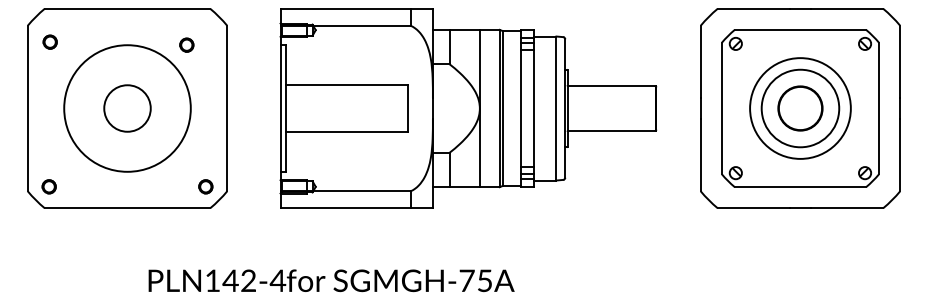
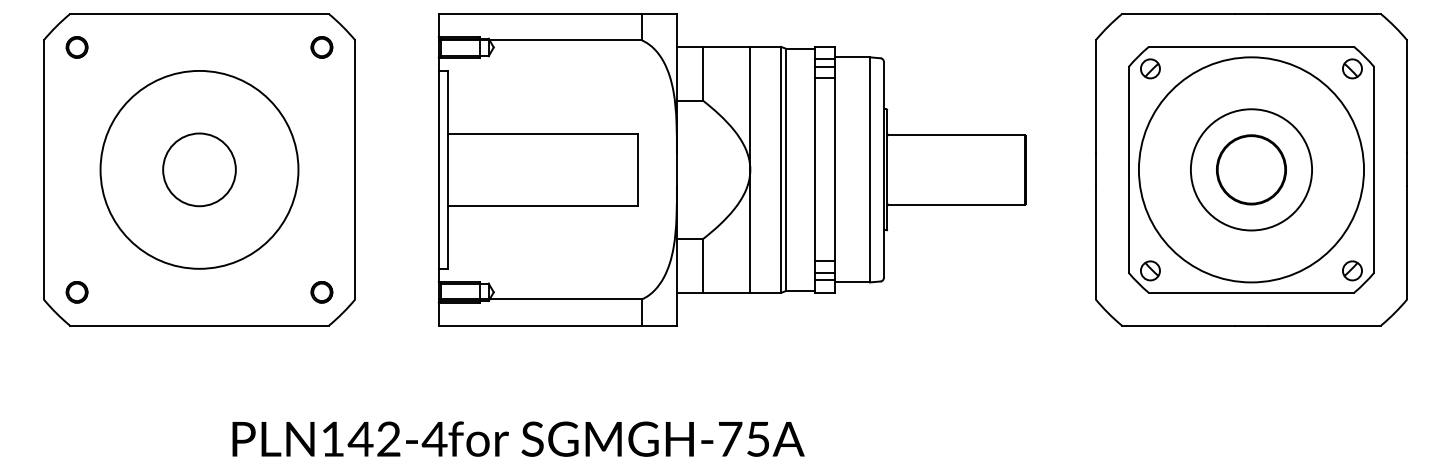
circle: (49, 41) -> (75, 46), moved
circle: (186, 44) -> (321, 46), moved
circle: (800, 108) -> (1251, 169), size x1.43

